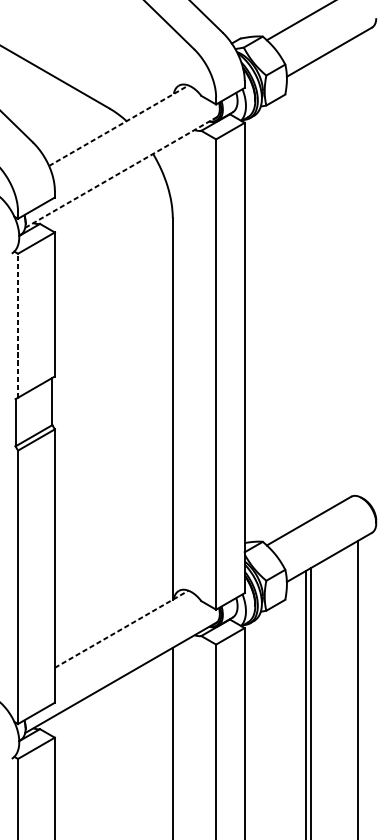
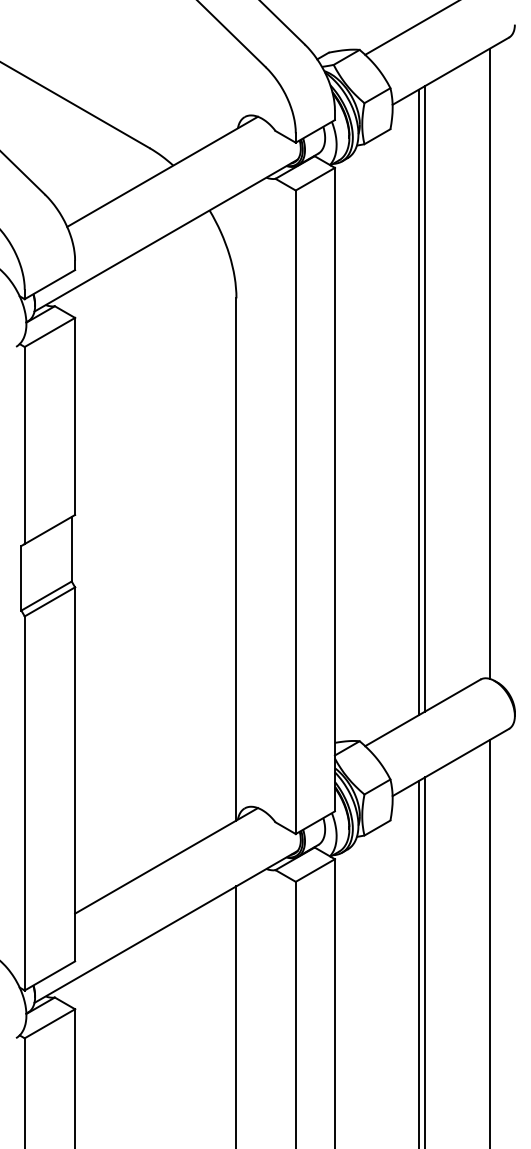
line: (119, 125) -> (163, 171), dashed -> solid
line: (121, 172) -> (166, 235), dashed -> solid
line: (358, 265) -> (490, 363), added
line: (310, 291) -> (425, 398), added
line: (306, 294) -> (419, 402), added
line: (17, 325) -> (24, 445), dashed -> solid
line: (121, 629) -> (166, 860), dashed -> solid

